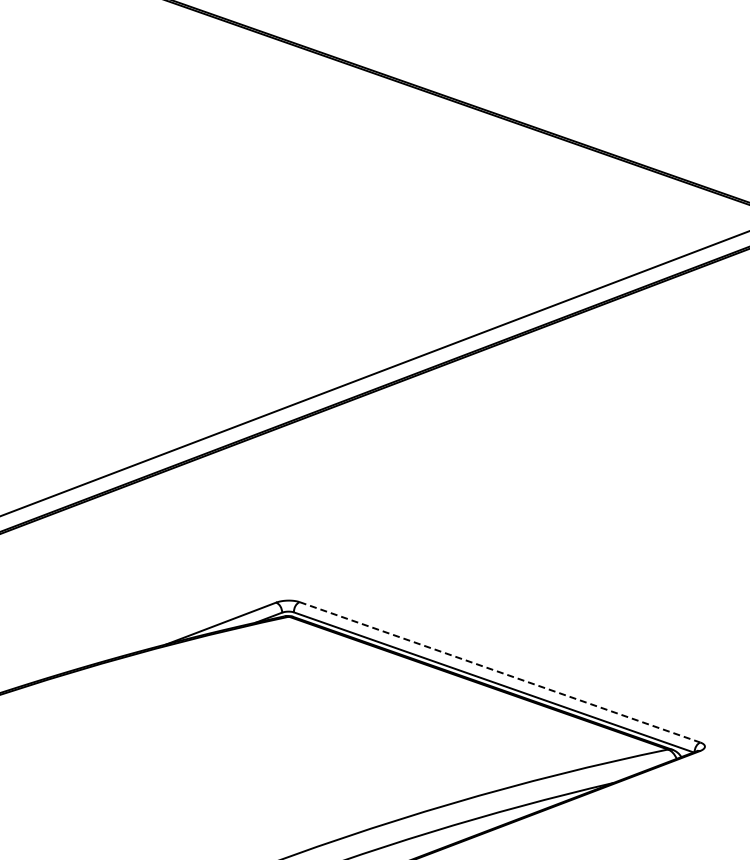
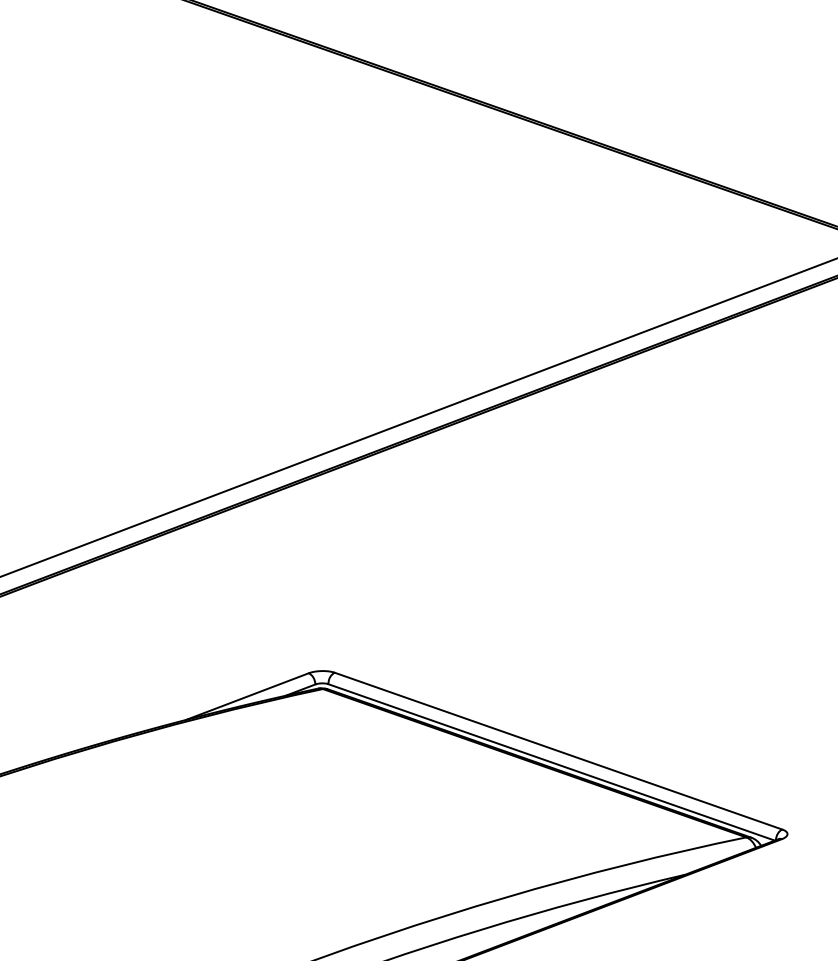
line: (500, 672) -> (559, 751), dashed -> solid

